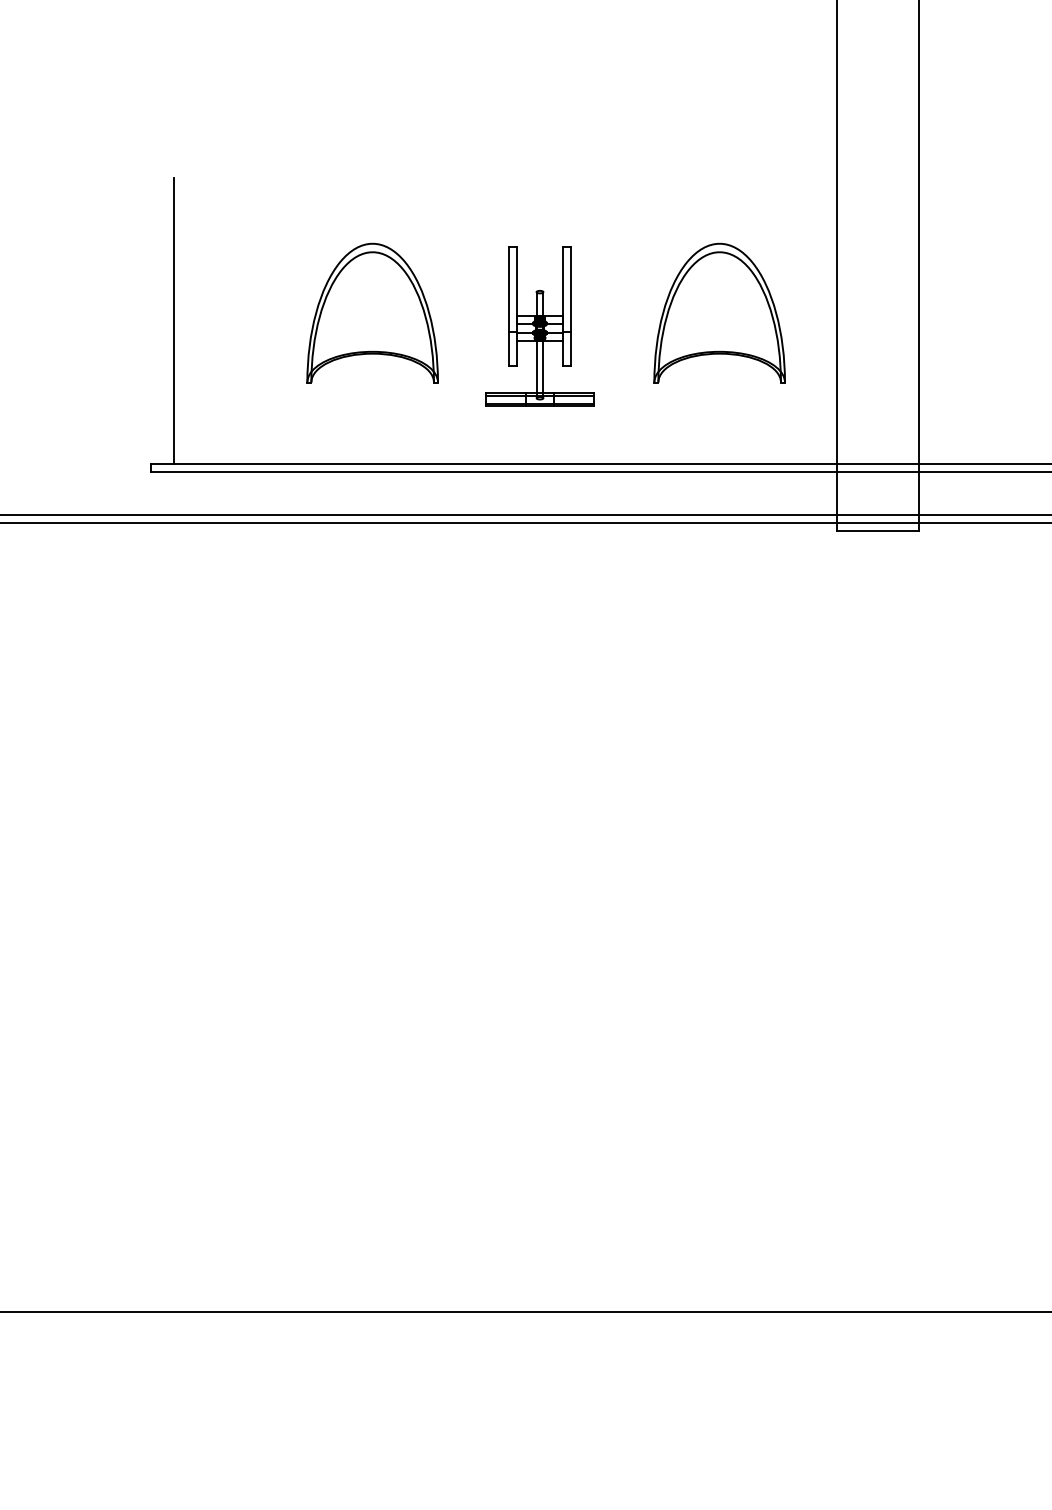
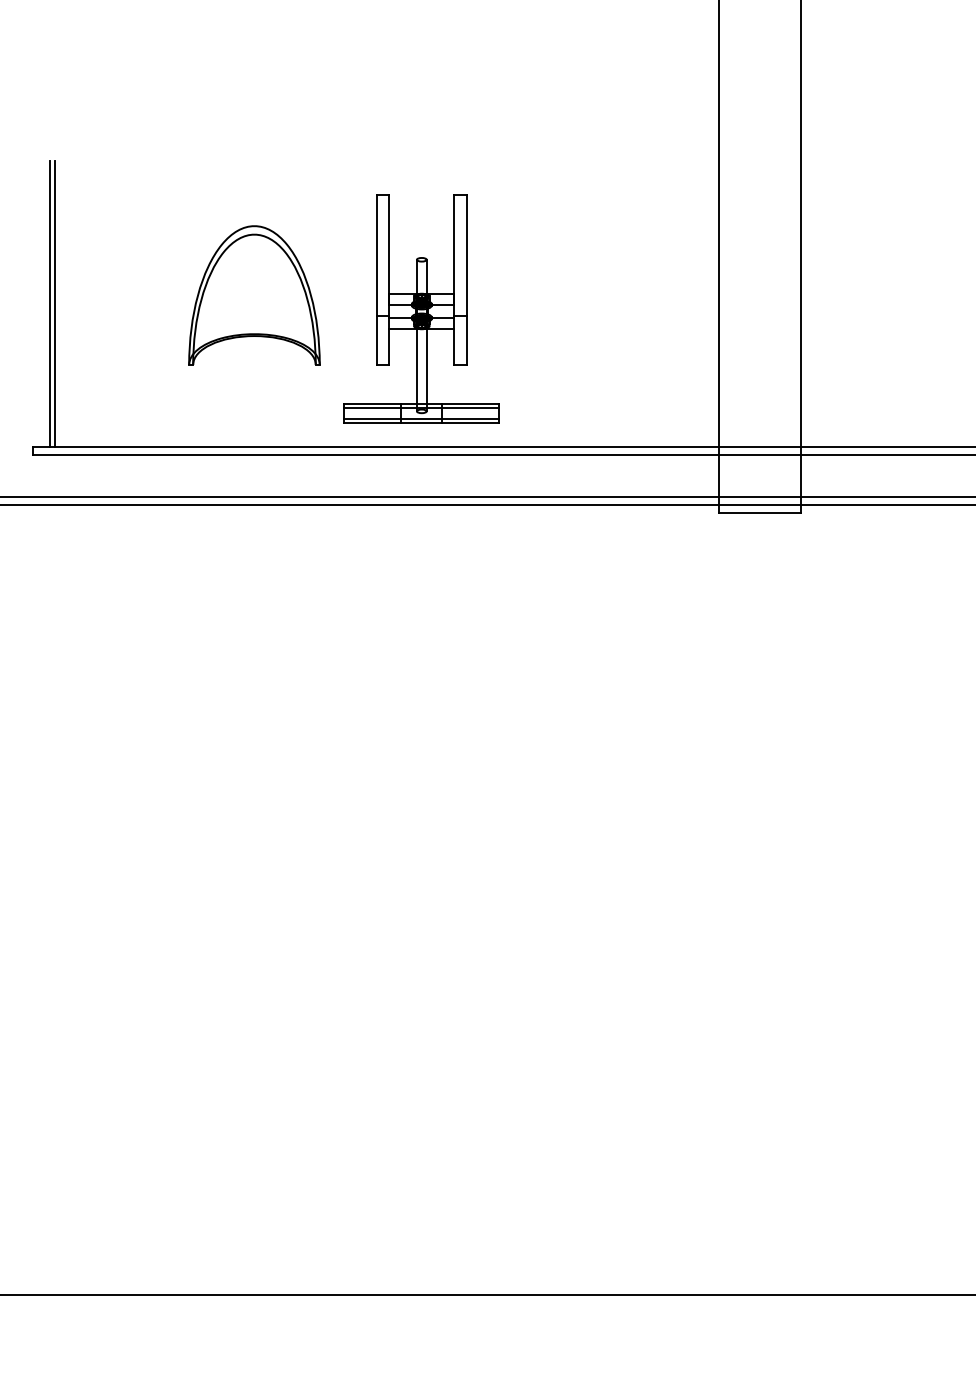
part: (719, 312) -> (601, 294), removed
line: (168, 321) -> (50, 303), added
part: (539, 326) -> (421, 308), size x1.43

